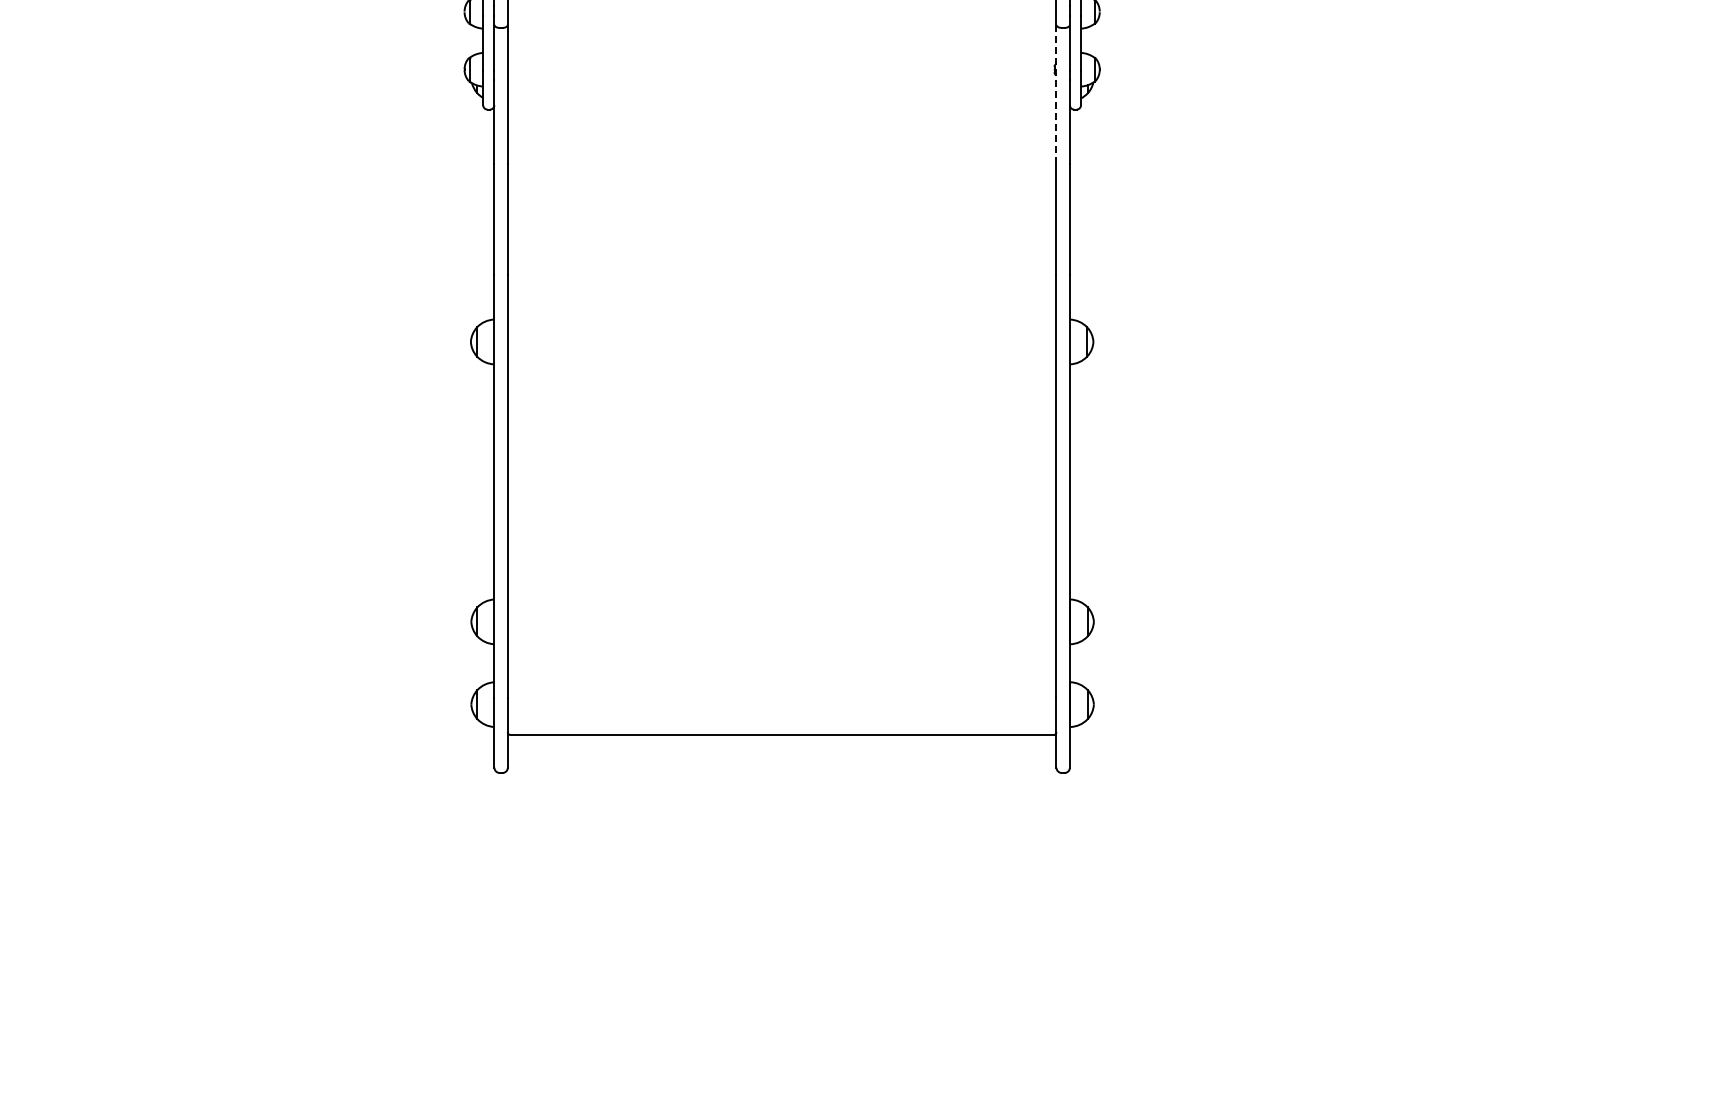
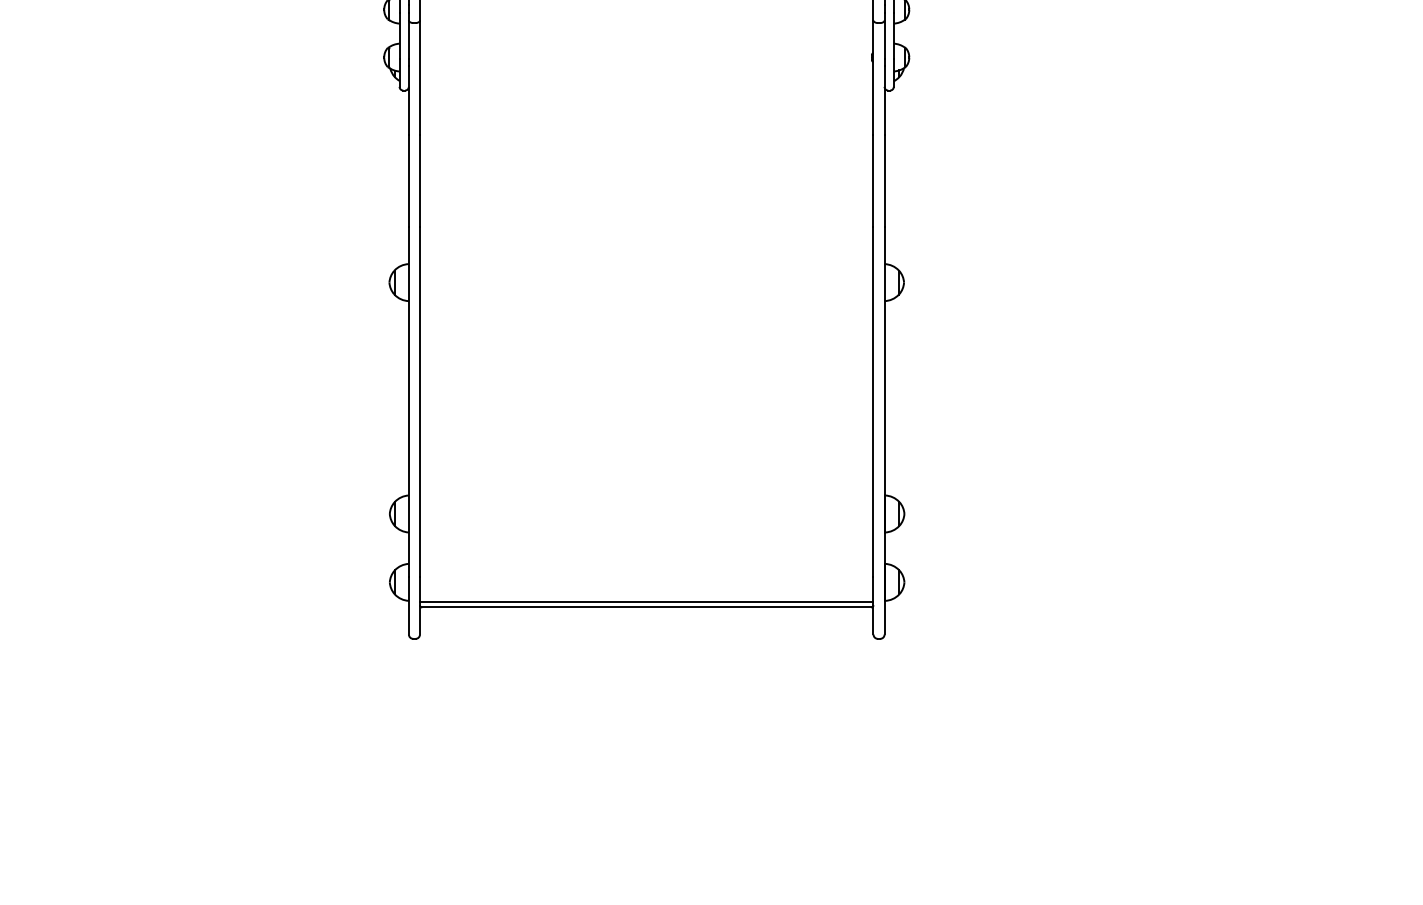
line: (1056, 94) -> (873, 78), dashed -> solid
line: (781, 728) -> (646, 602), added

